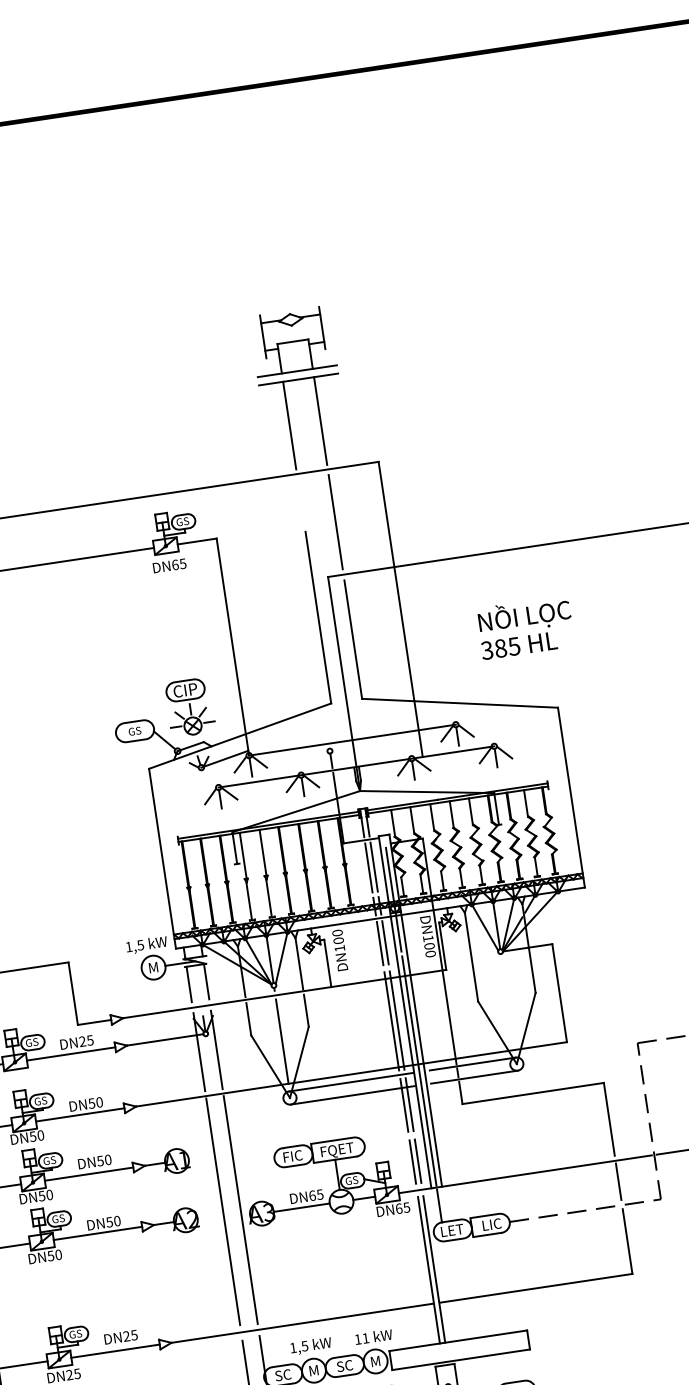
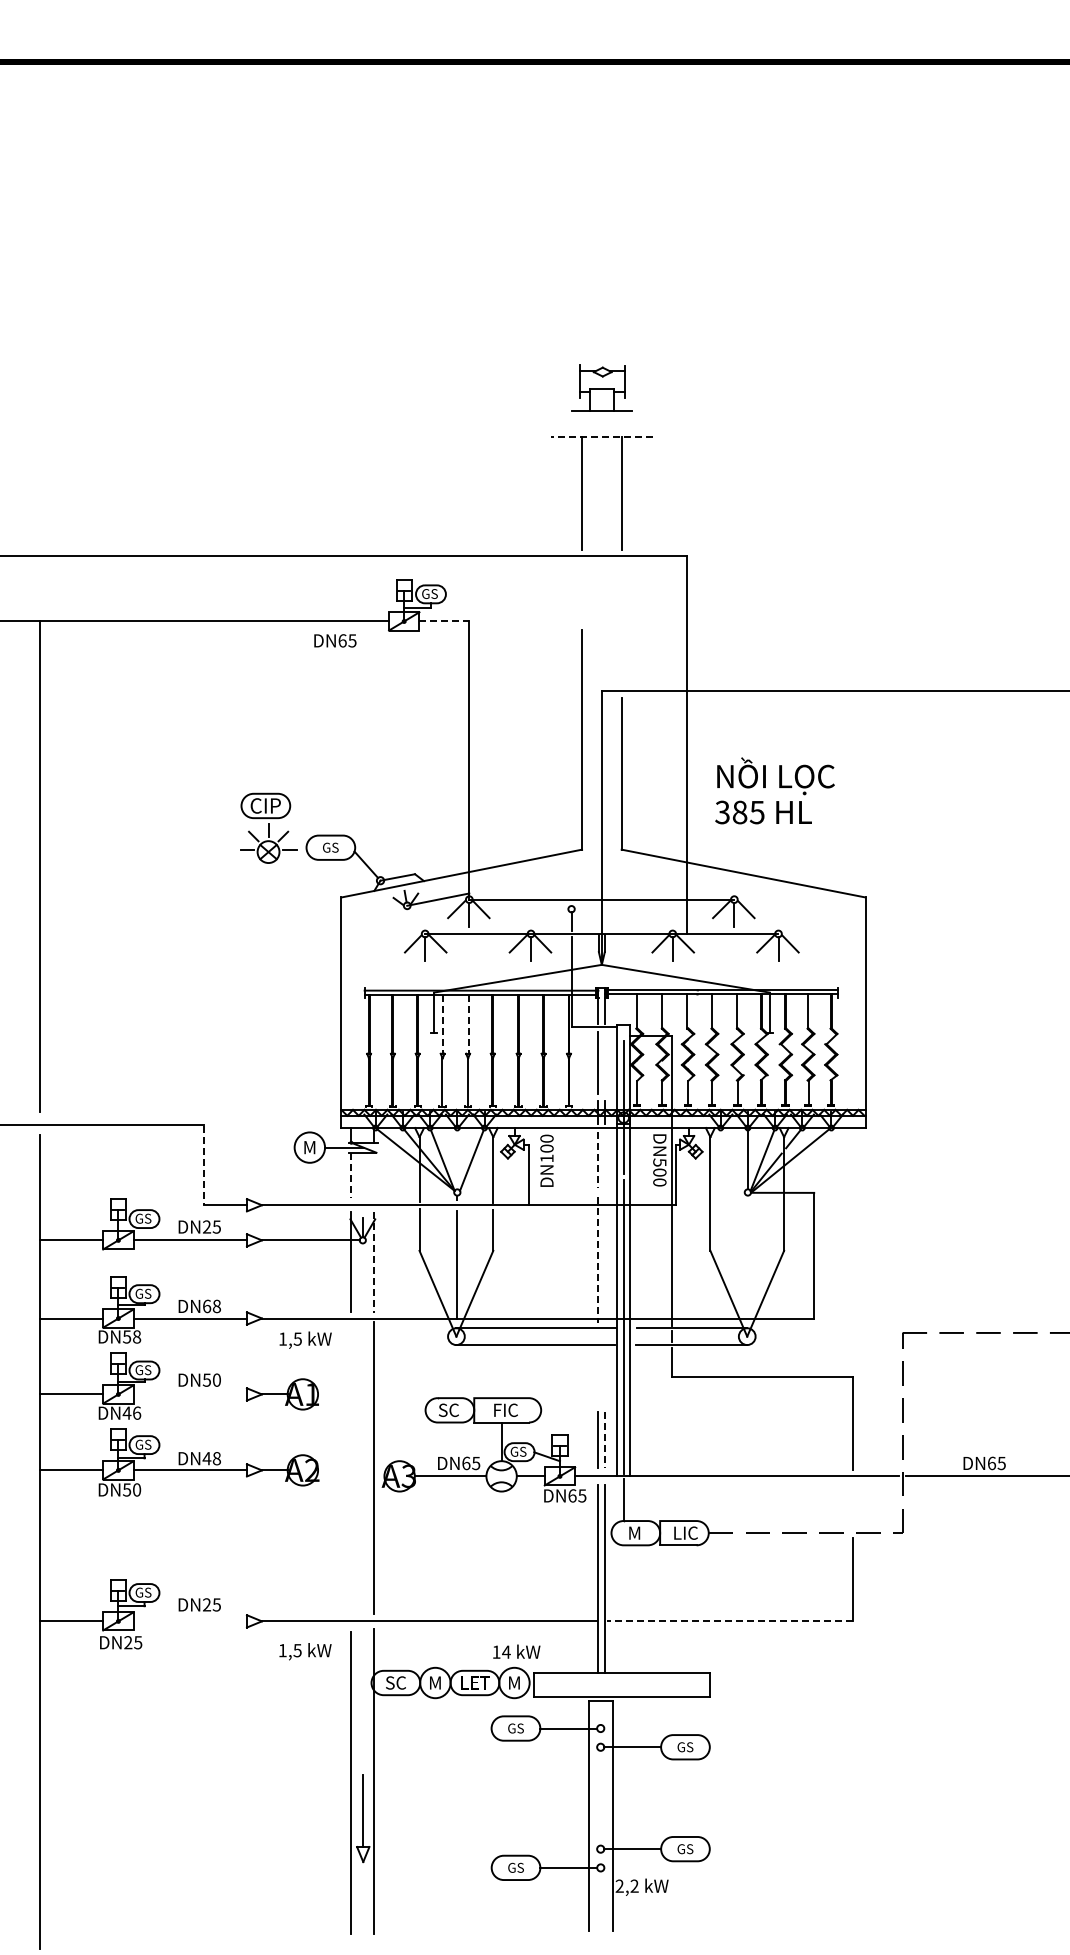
part: (292, 341) -> (601, 388), size x0.6
line: (298, 379) -> (601, 437), solid -> dashed
line: (335, 521) -> (621, 622), removed
line: (197, 541) -> (444, 621), solid -> dashed
text: (169, 565) -> (335, 640), moved
text: (525, 627) -> (774, 790), moved
part: (190, 706) -> (268, 827), moved
line: (263, 853) -> (468, 1024), solid -> dashed
line: (243, 856) -> (443, 1024), solid -> dashed
line: (374, 866) -> (605, 1062), removed
line: (485, 928) -> (733, 1160), removed
text: (428, 938) -> (659, 1162), DN100 -> DN500
line: (385, 942) -> (605, 1159), removed
line: (380, 943) -> (598, 1159), solid -> dashed
text: (146, 944) -> (305, 1339), moved
line: (270, 959) -> (457, 1159), removed
line: (206, 981) -> (373, 1174), removed
line: (189, 984) -> (351, 1175), solid -> dashed
line: (73, 993) -> (204, 1165), solid -> dashed
line: (397, 1020) -> (605, 1259), removed
line: (391, 1021) -> (598, 1259), solid -> dashed
line: (216, 1050) -> (373, 1263), solid -> dashed
text: (95, 1103) -> (211, 1306), DN50 -> DN68
line: (409, 1104) -> (605, 1367), removed
line: (404, 1105) -> (598, 1367), removed
text: (41, 1135) -> (137, 1337), DN50 -> DN58
text: (337, 1150) -> (506, 1411), FQET -> FIC
text: (293, 1156) -> (449, 1410), FIC -> SC
line: (418, 1160) -> (605, 1439), solid -> dashed
line: (88, 1174) -> (189, 1394), removed
line: (618, 1181) -> (852, 1502), removed
text: (45, 1195) -> (131, 1412), DN50 -> DN46
line: (223, 1211) -> (351, 1466), removed
text: (113, 1221) -> (211, 1458), DN50 -> DN48
text: (452, 1229) -> (635, 1532), LET -> M
line: (536, 1288) -> (729, 1621), solid -> dashed
text: (365, 1337) -> (506, 1651), 11 -> 14
text: (311, 1345) -> (305, 1651), moved
line: (114, 1351) -> (189, 1621), removed
text: (345, 1365) -> (475, 1682), SC -> LET

